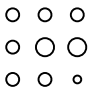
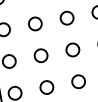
circle: (44, 46) -> (40, 55), size x0.71
circle: (77, 46) -> (72, 49), size x0.71
circle: (77, 79) -> (78, 81), size x1.67

